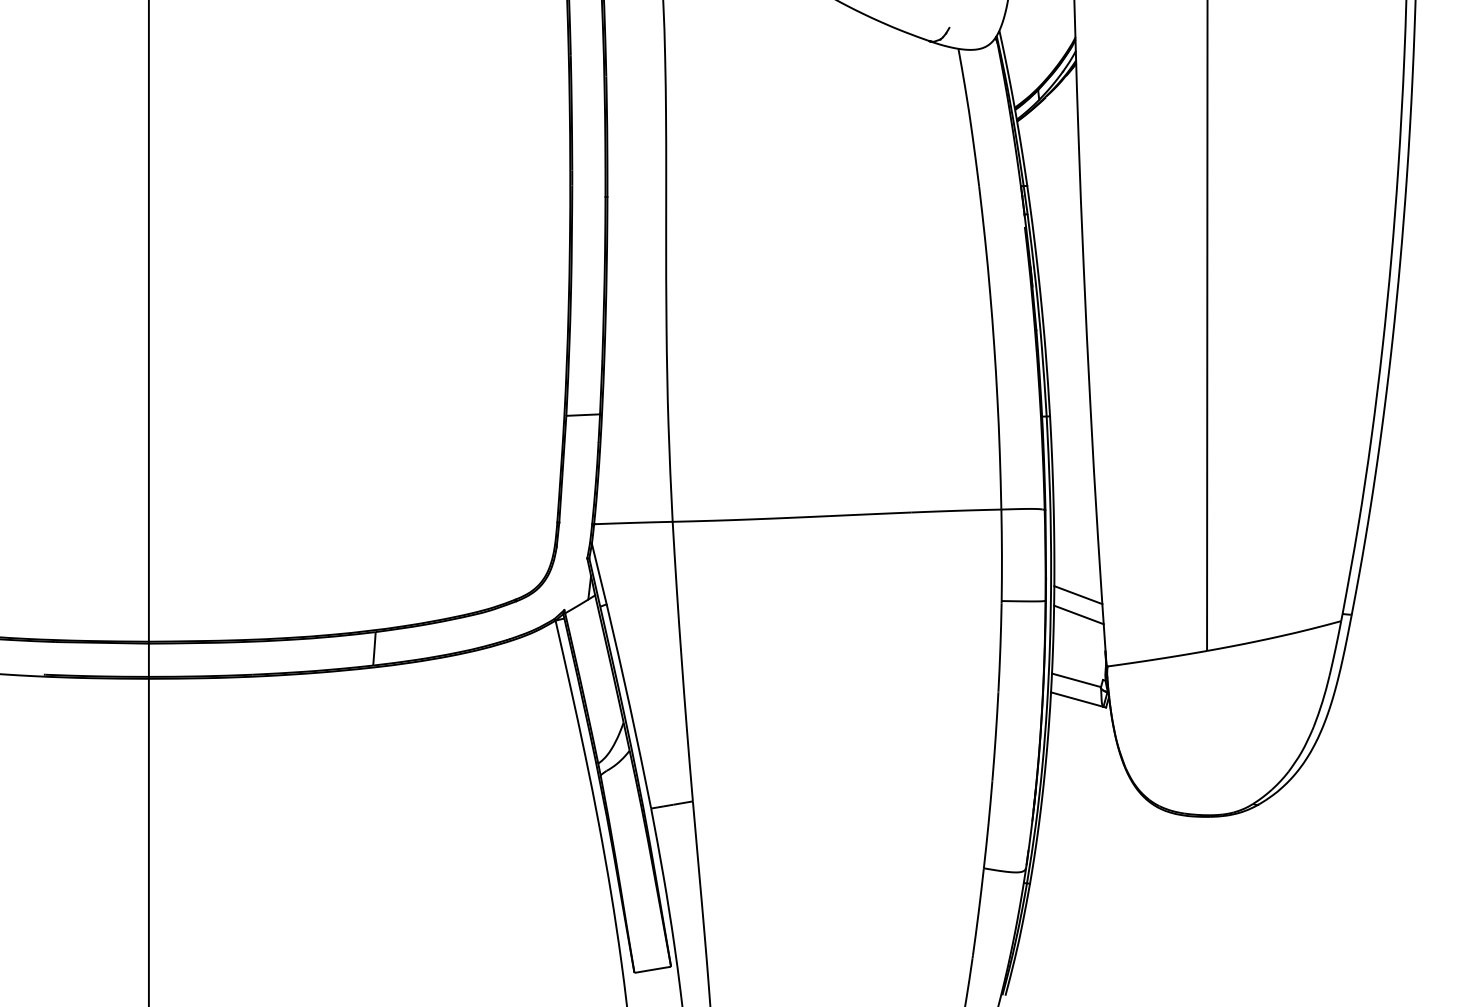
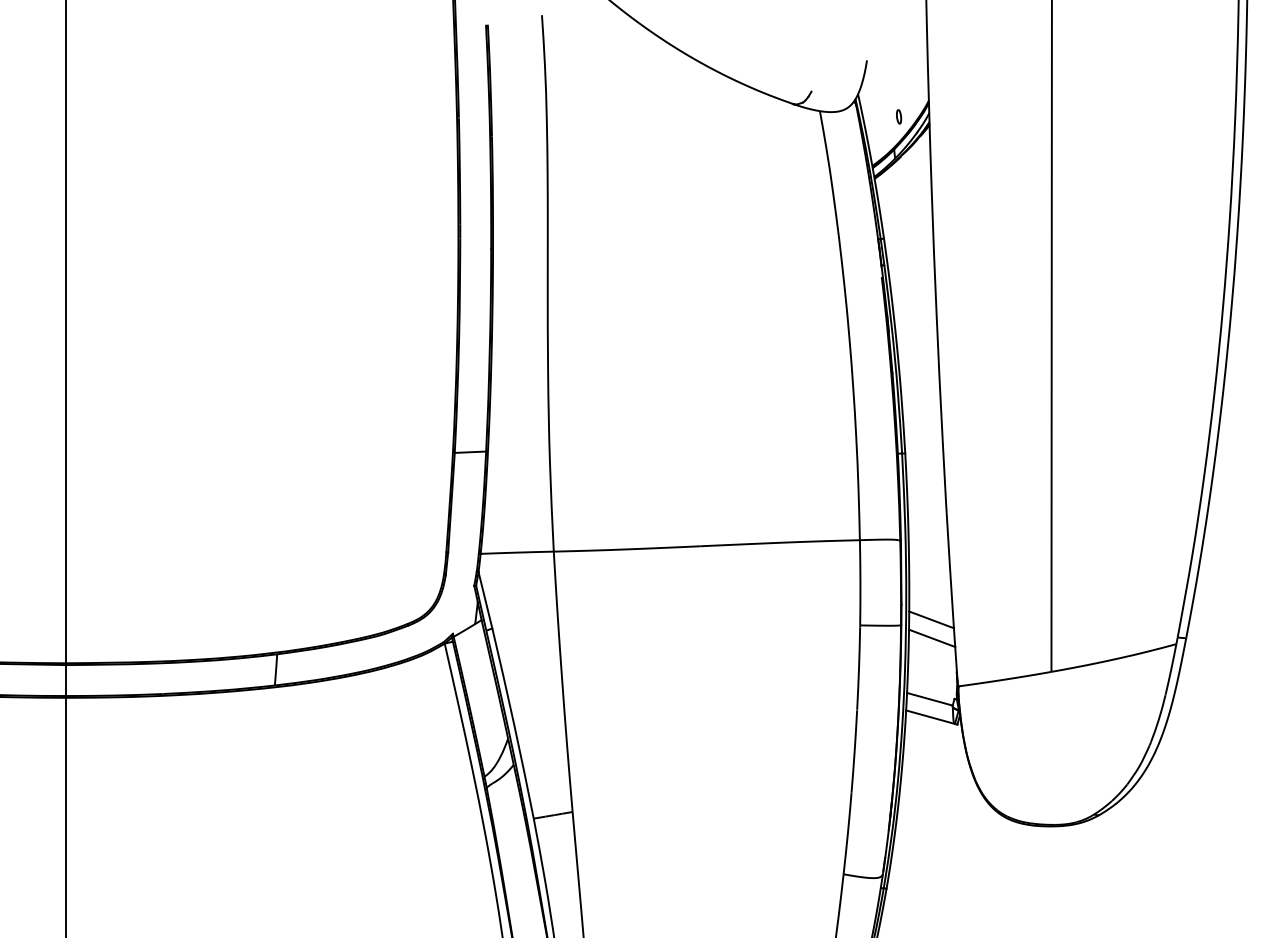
part: (1043, 54) -> (899, 116), added

